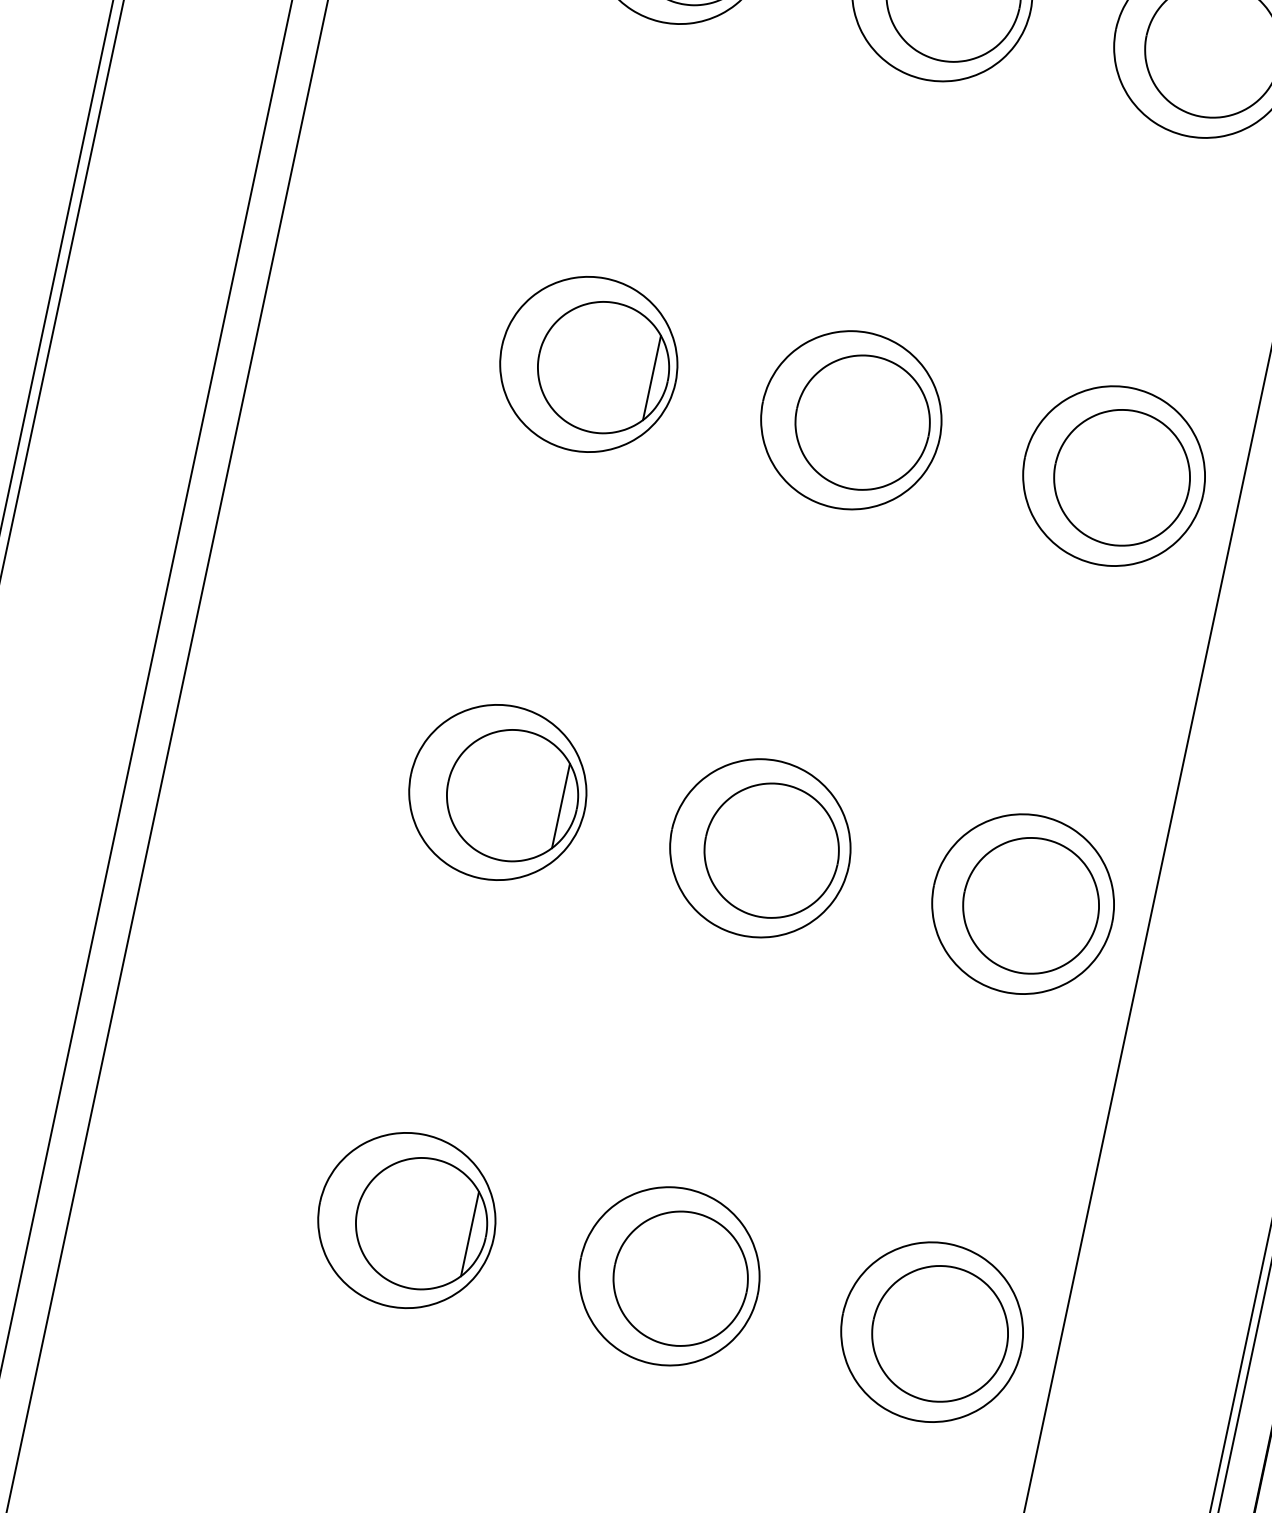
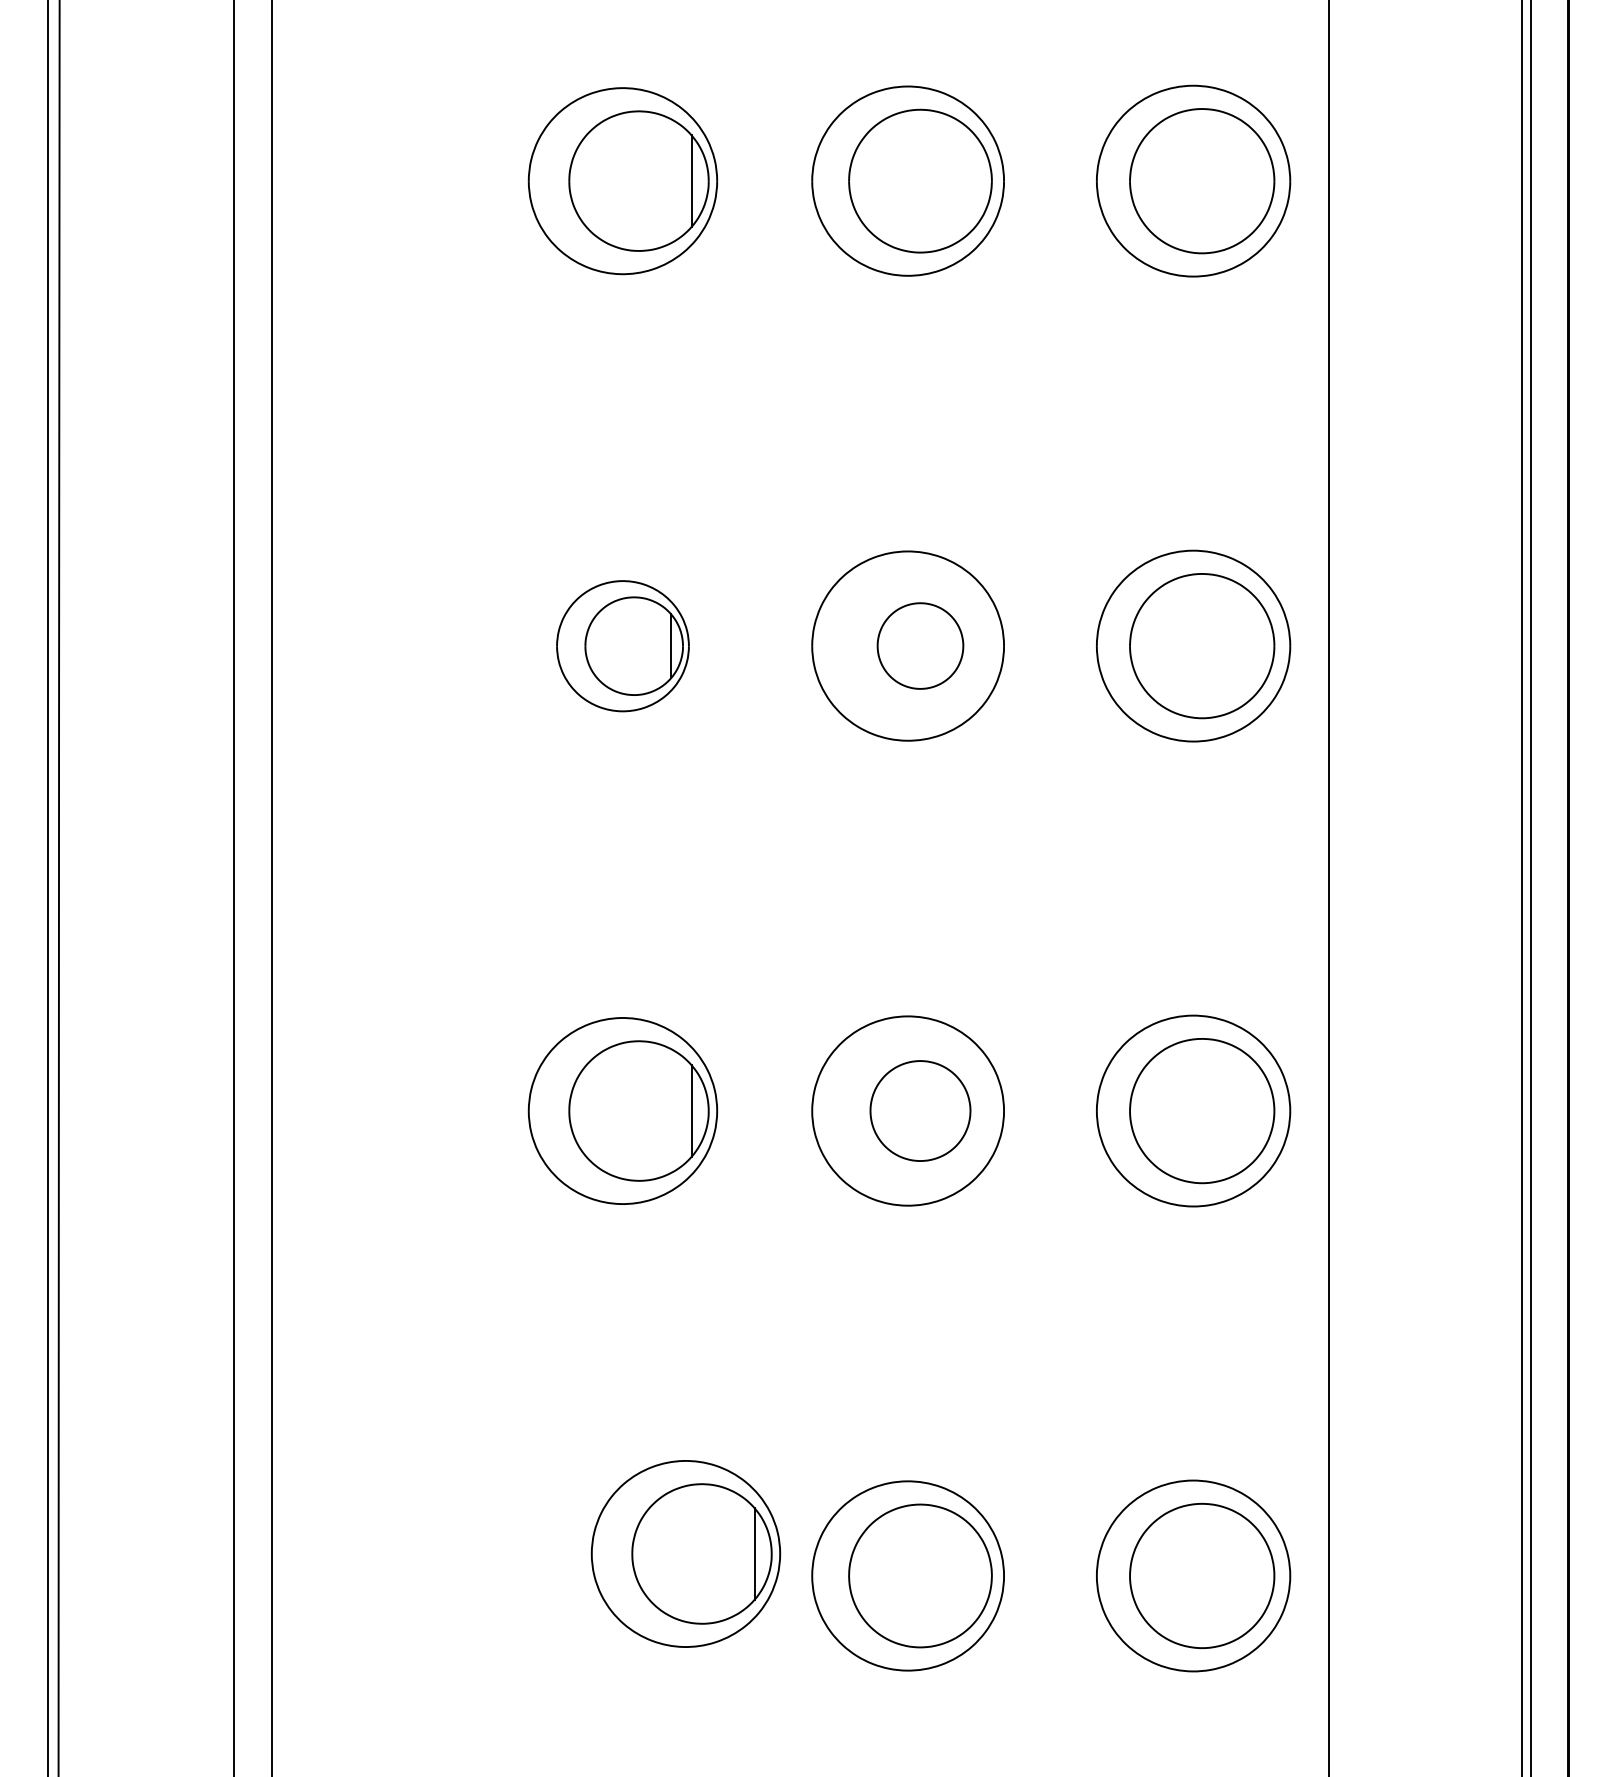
part: (588, 364) -> (622, 646), size x0.7
part: (862, 422) -> (920, 645), size x0.6
part: (771, 850) -> (920, 1110), size x0.7
part: (406, 1220) -> (685, 1553), moved

